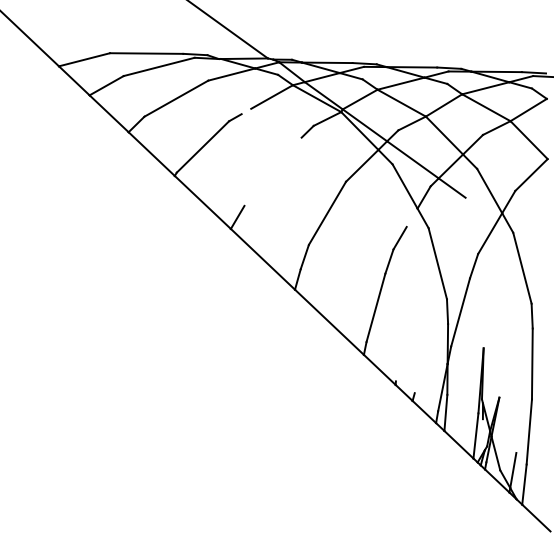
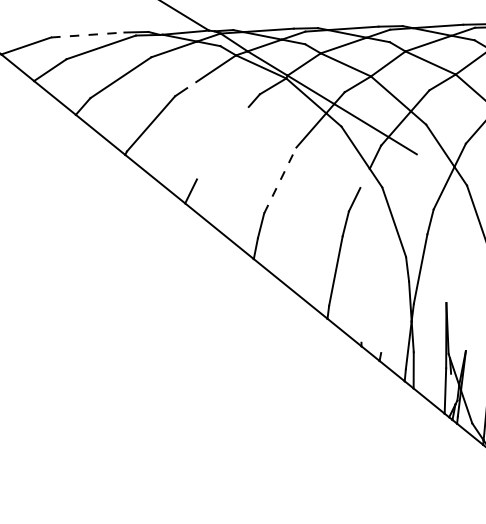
line: (146, 53) -> (87, 34), solid -> dashed
line: (327, 213) -> (280, 180), solid -> dashed

